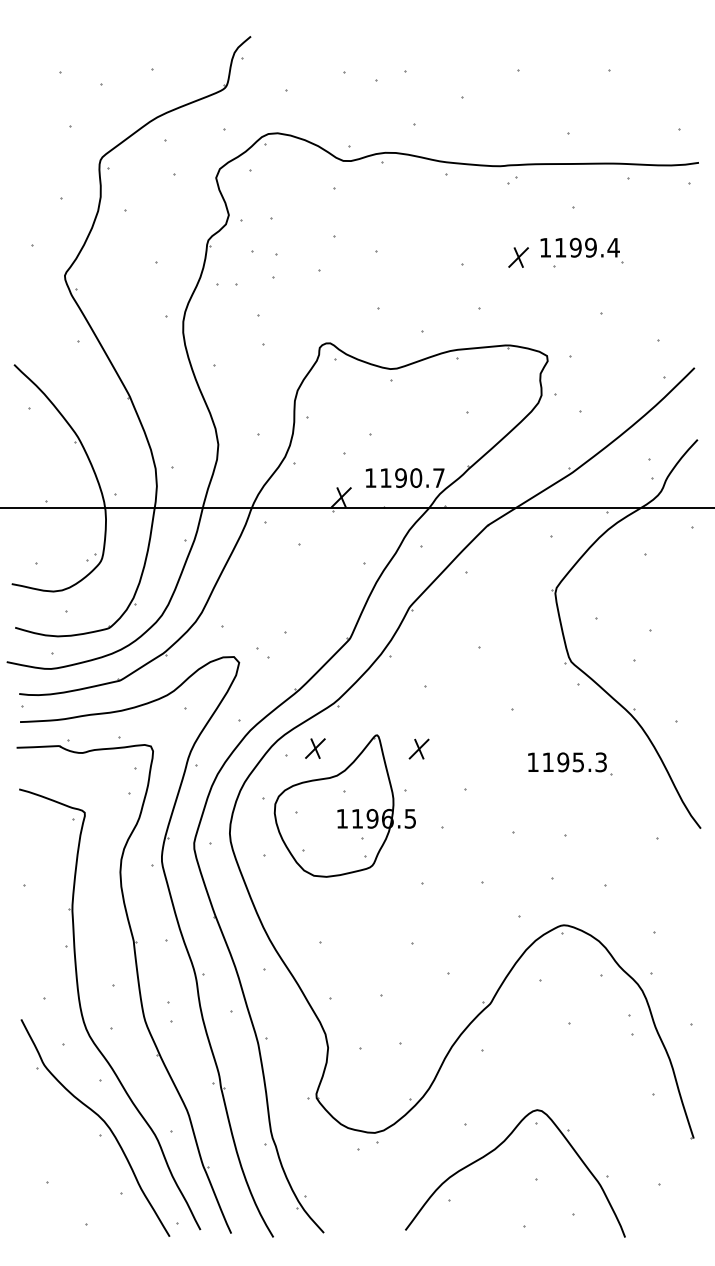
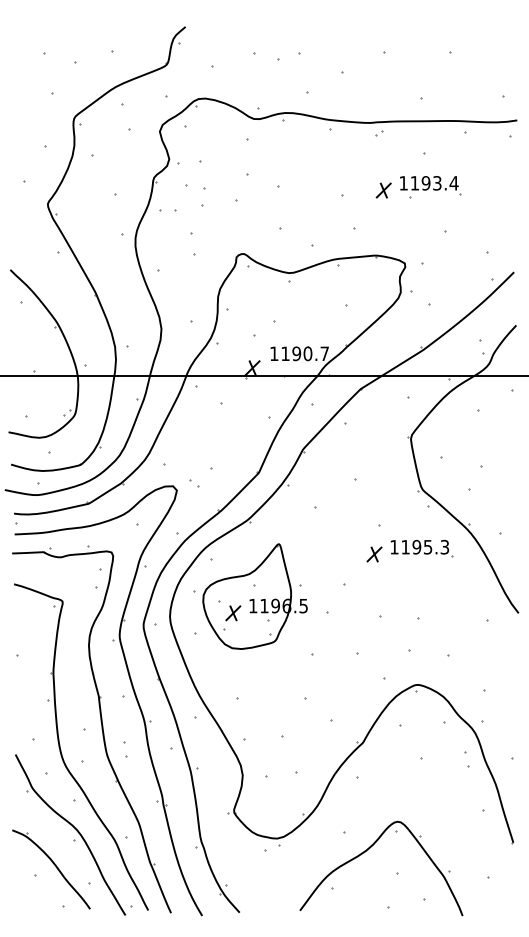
text: (590, 247) -> (436, 183), 1199.4 -> 1193.4
part: (315, 748) -> (233, 613), moved
part: (418, 748) -> (374, 554), moved
part: (570, 763) -> (422, 548), moved
part: (75, 1171) -> (55, 867), added

